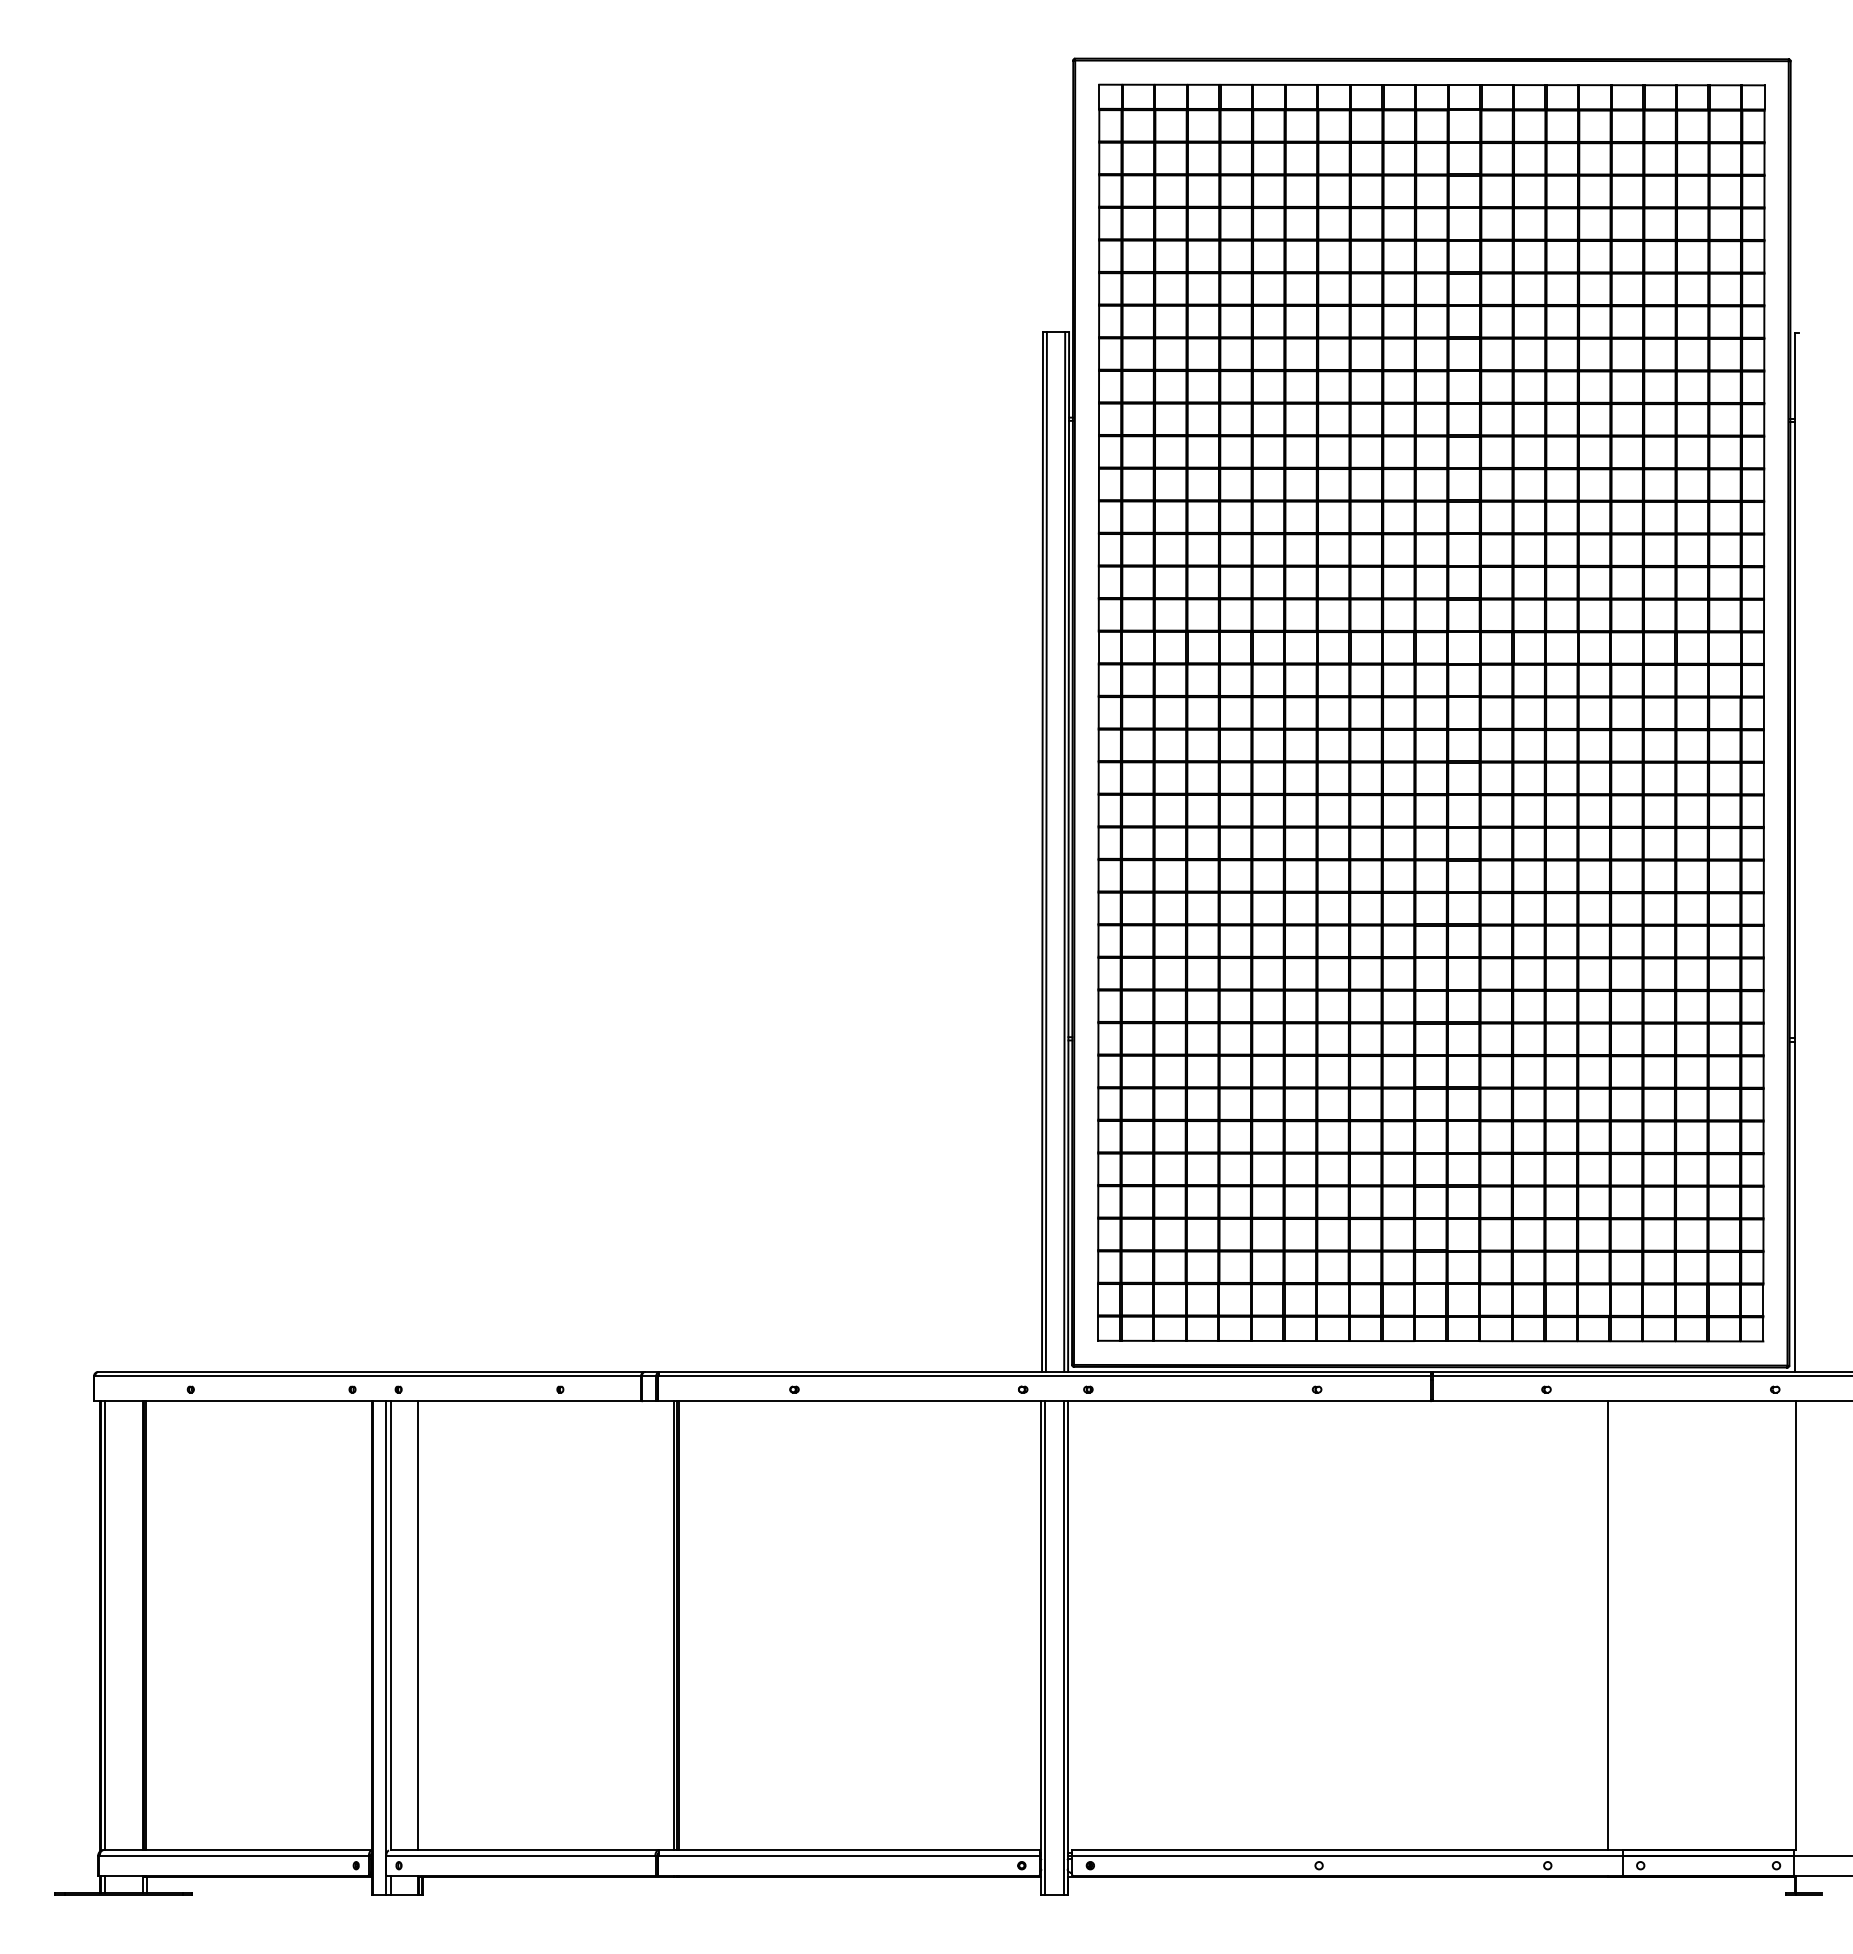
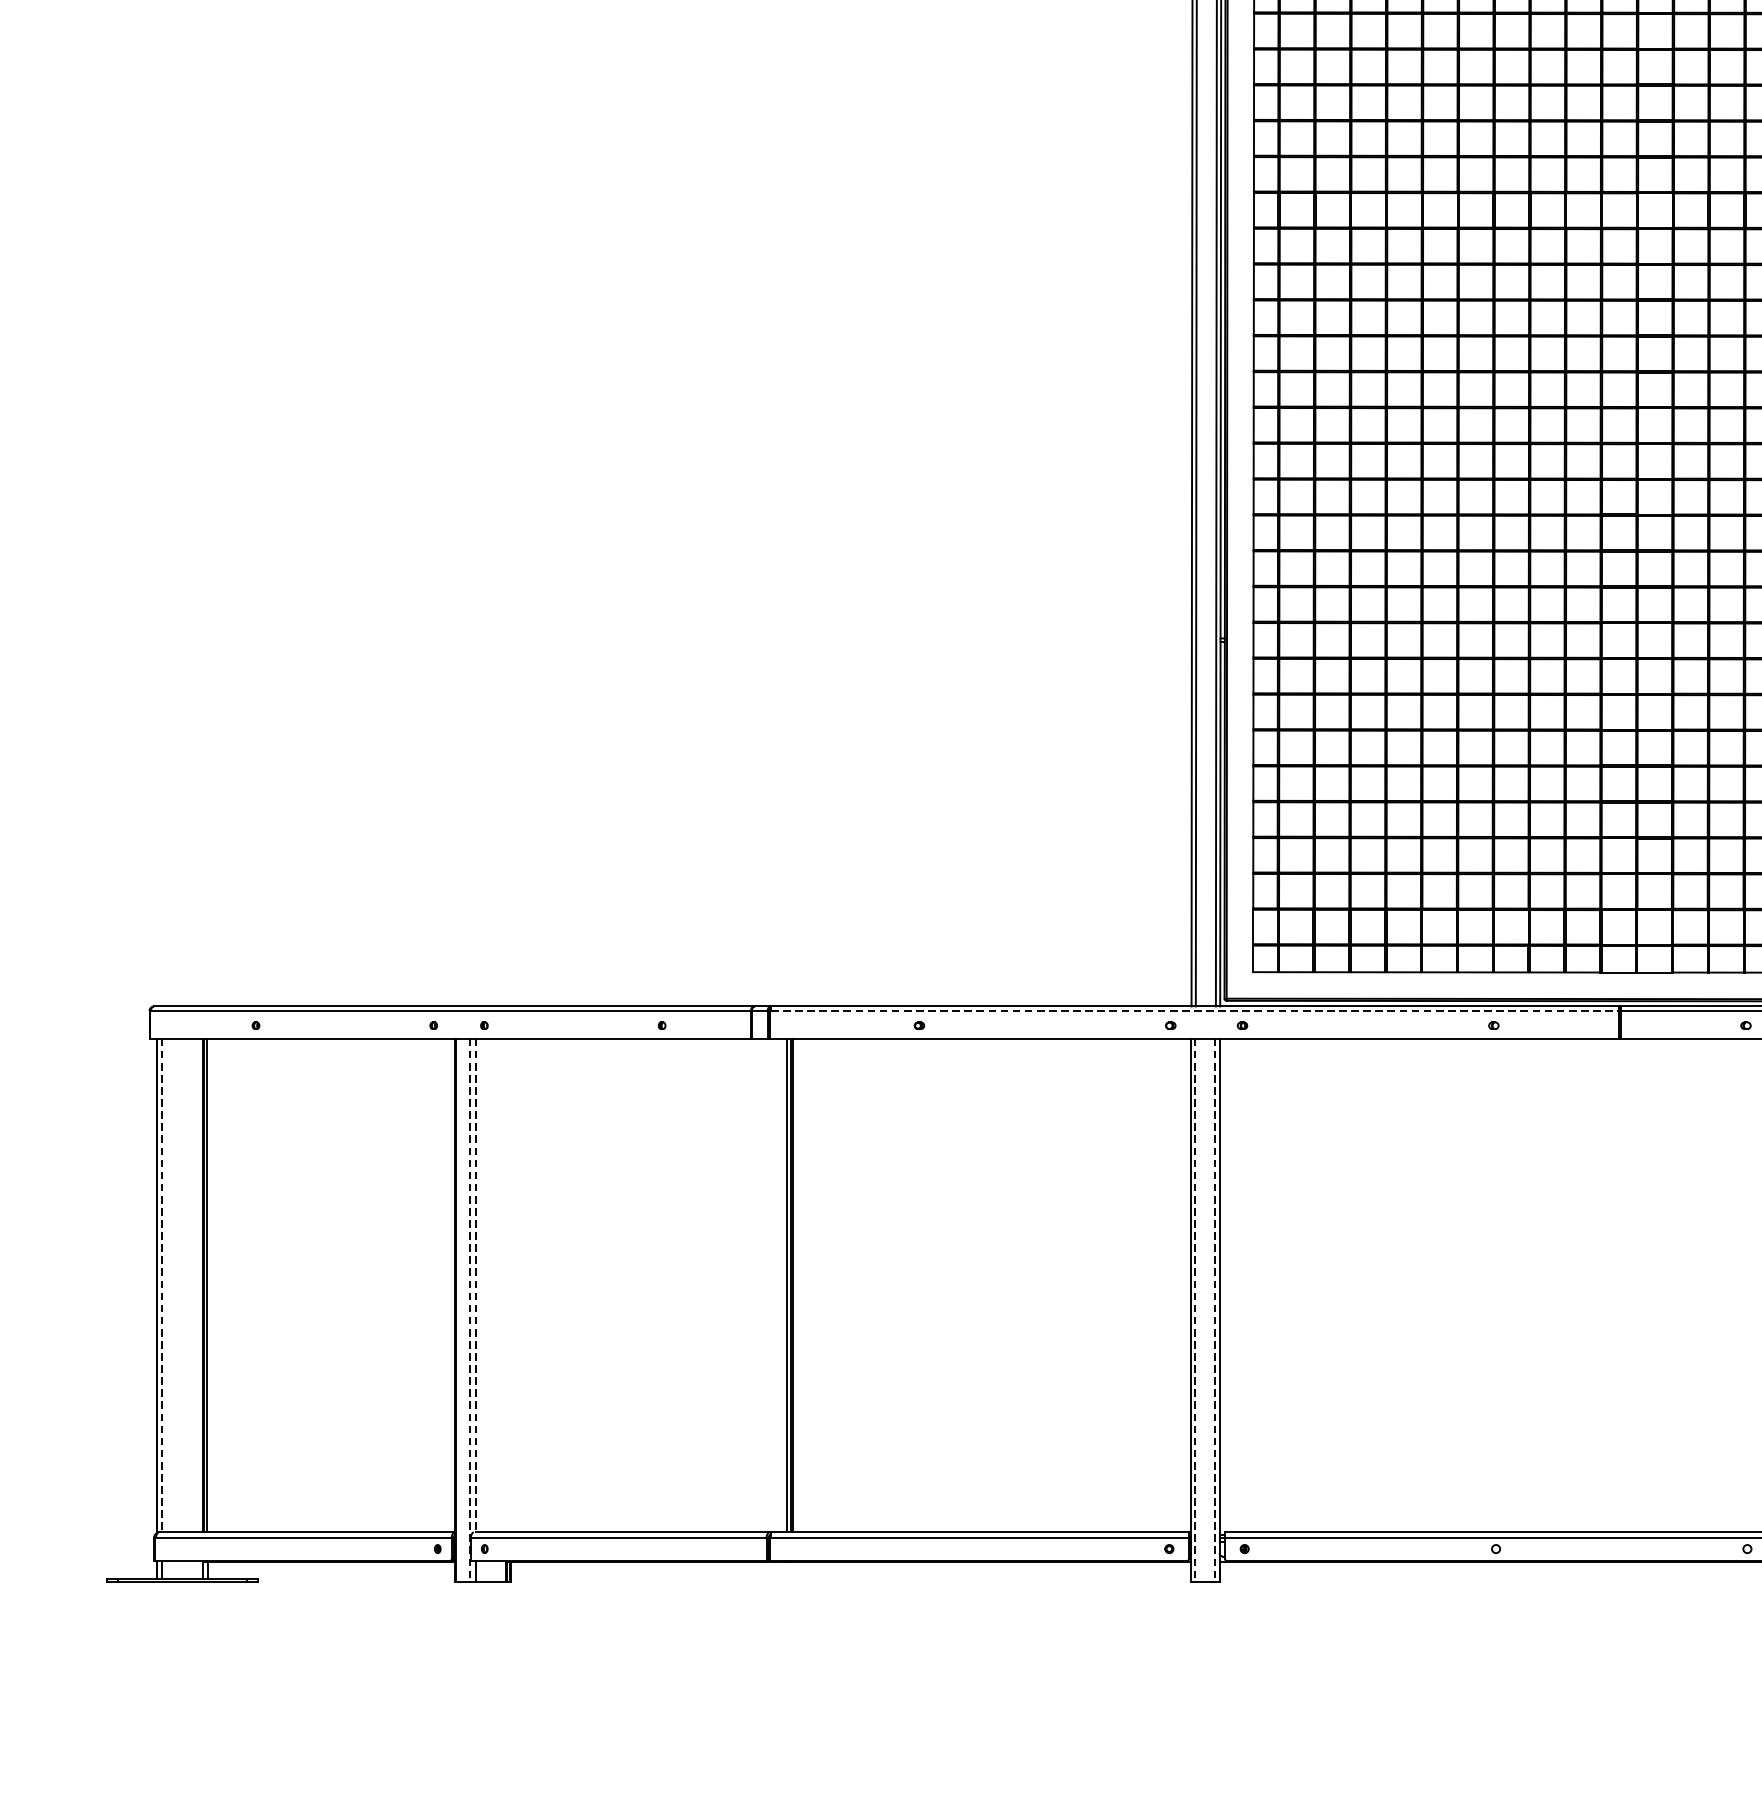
line: (1045, 1376) -> (1195, 1011), solid -> dashed
line: (418, 1625) -> (506, 1285), removed
line: (105, 1626) -> (162, 1286), solid -> dashed
line: (391, 1626) -> (476, 1286), solid -> dashed
line: (385, 1648) -> (469, 1310), solid -> dashed
line: (1045, 1648) -> (1195, 1310), solid -> dashed
line: (1063, 1648) -> (1215, 1310), solid -> dashed

